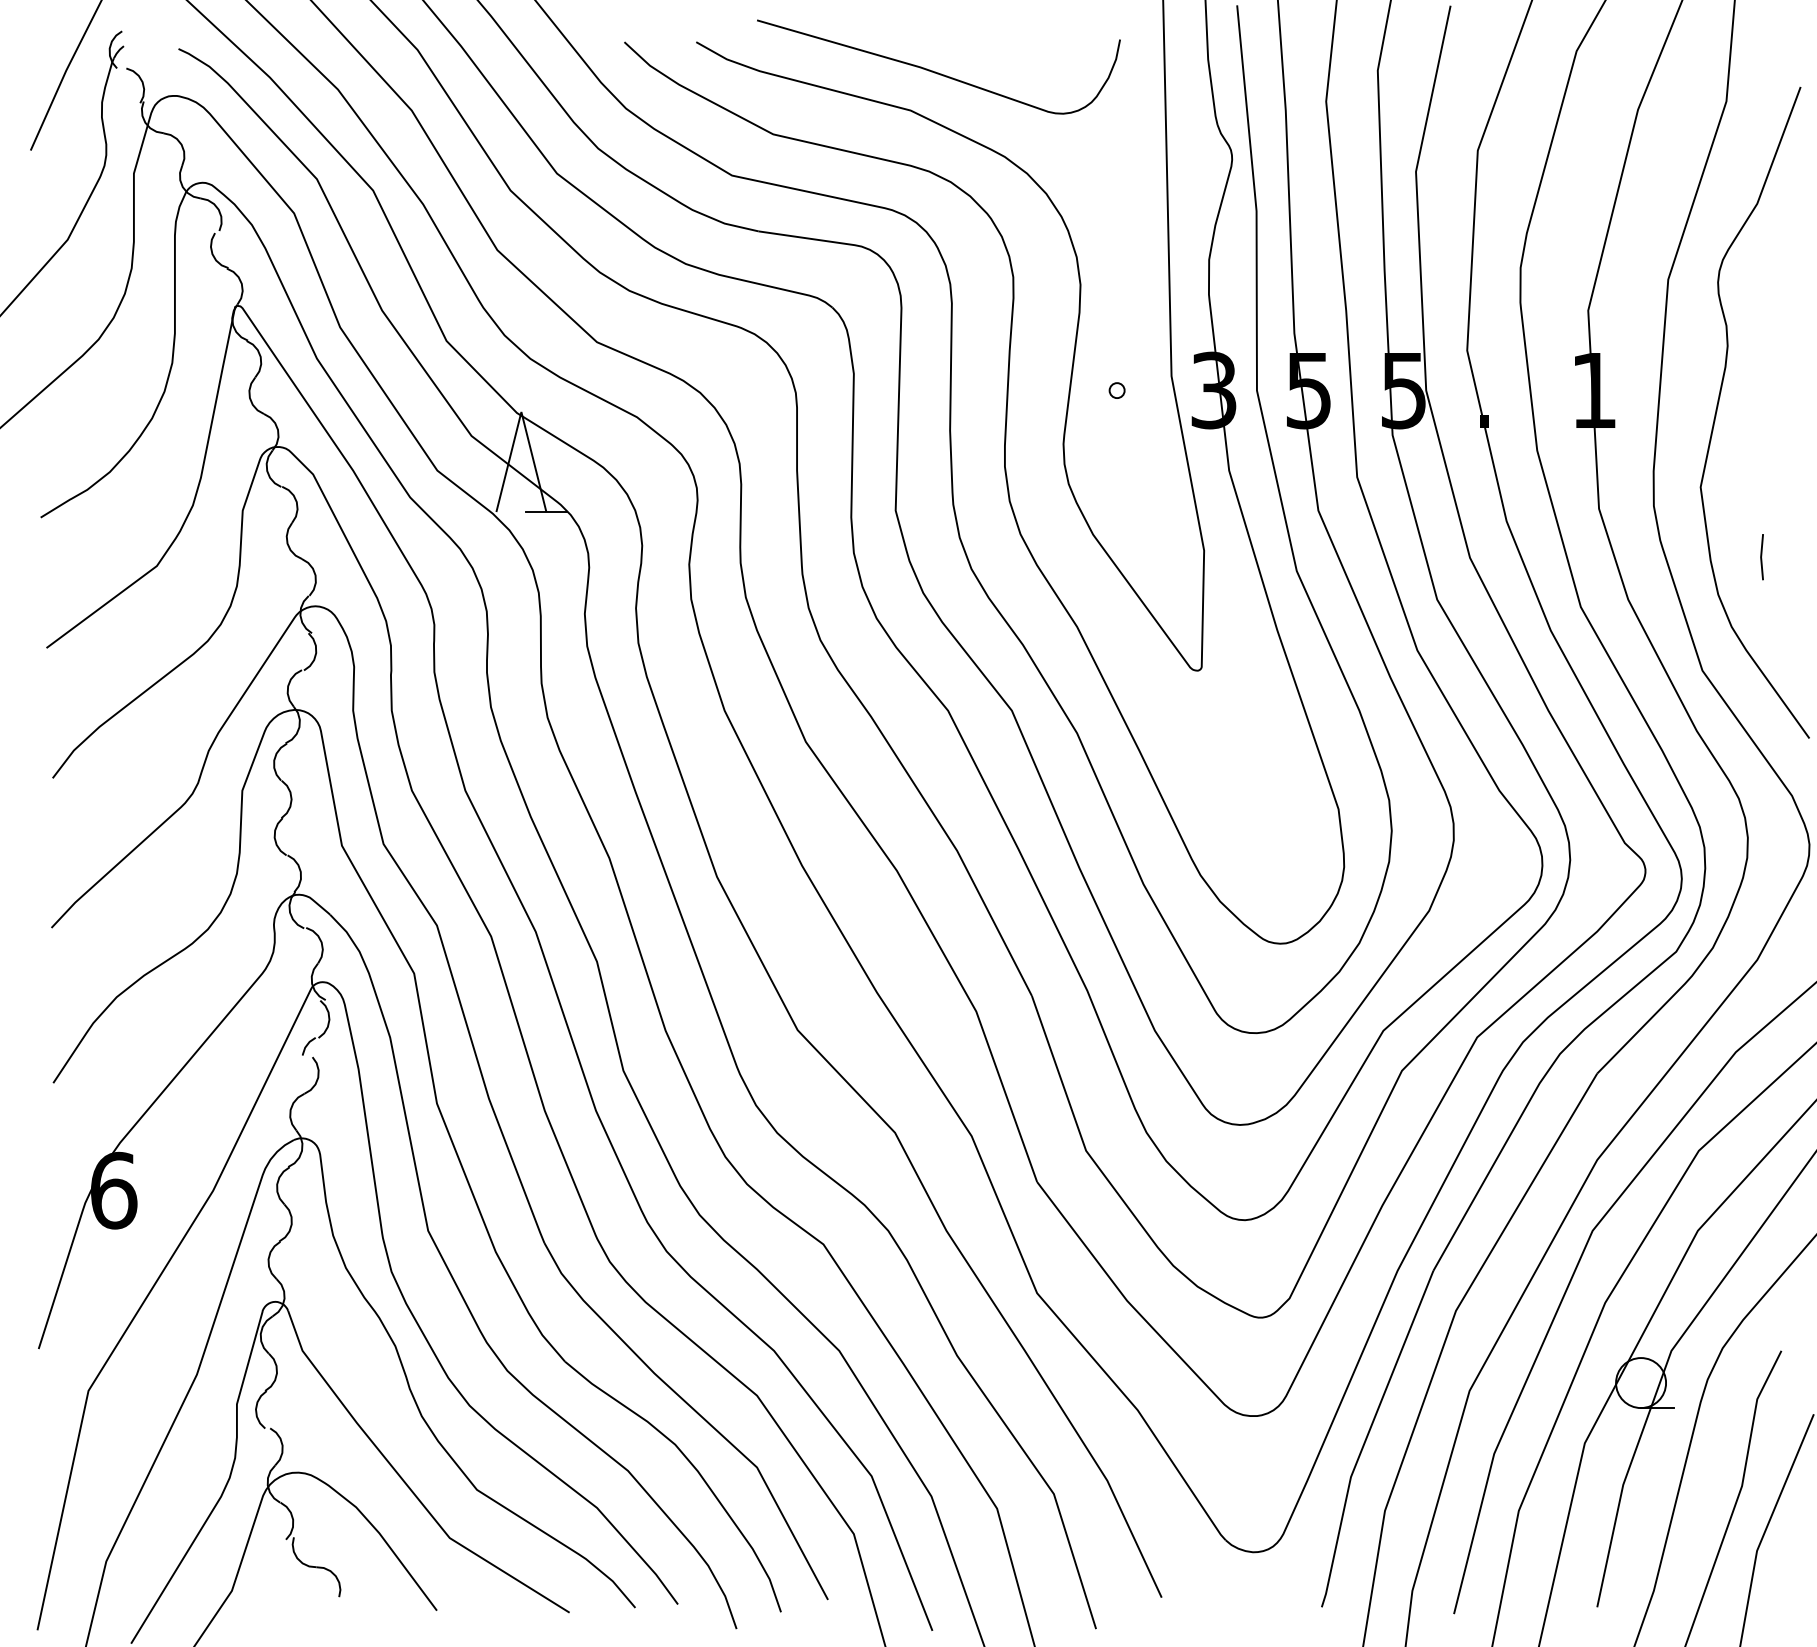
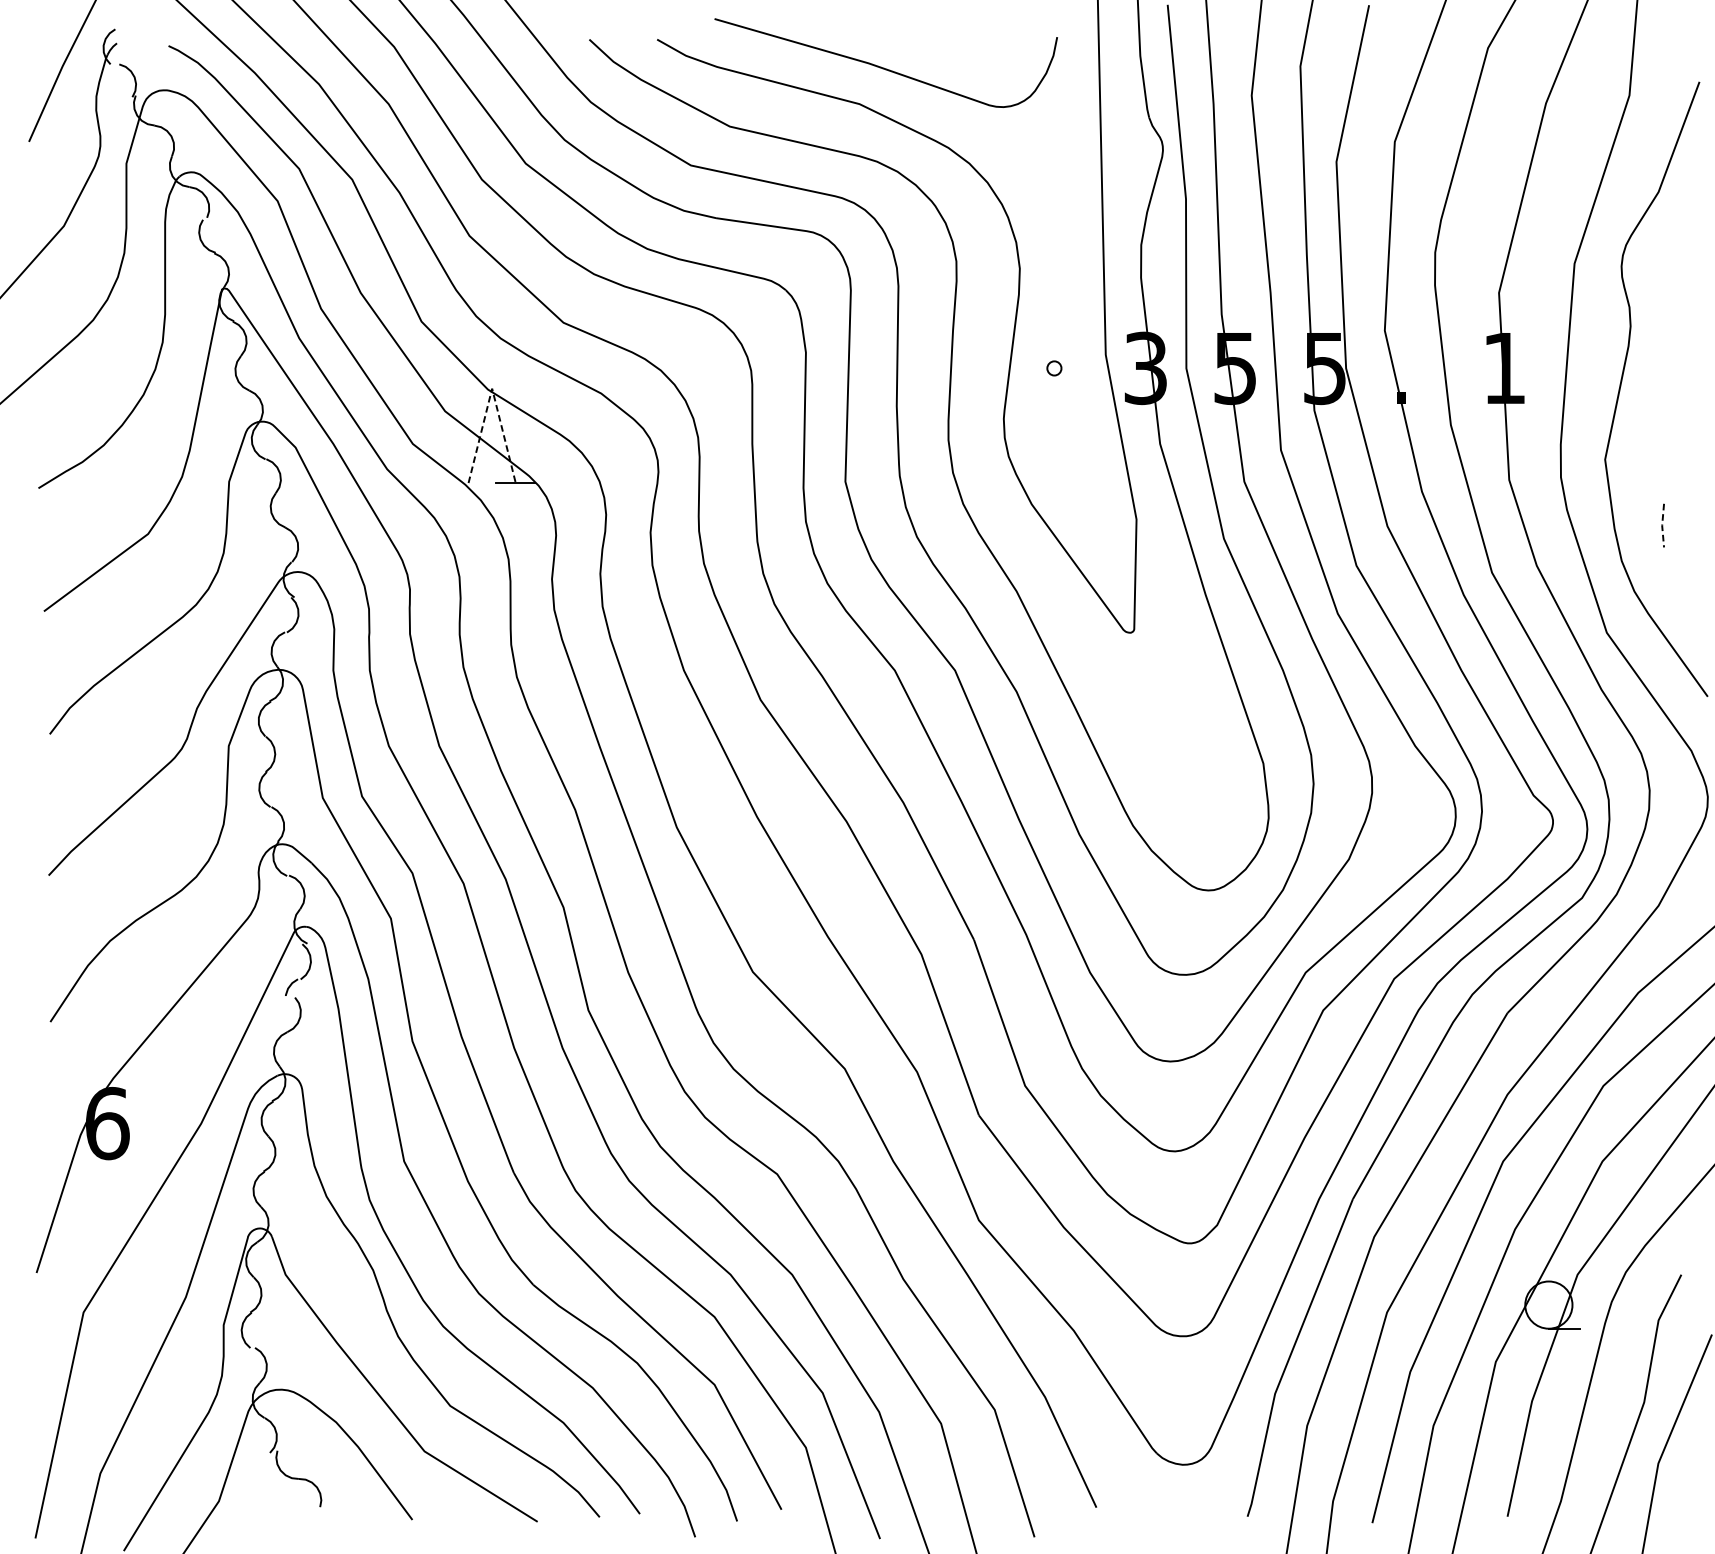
line: (521, 412) -> (492, 389), solid -> dashed
line: (1761, 557) -> (1662, 525), solid -> dashed

